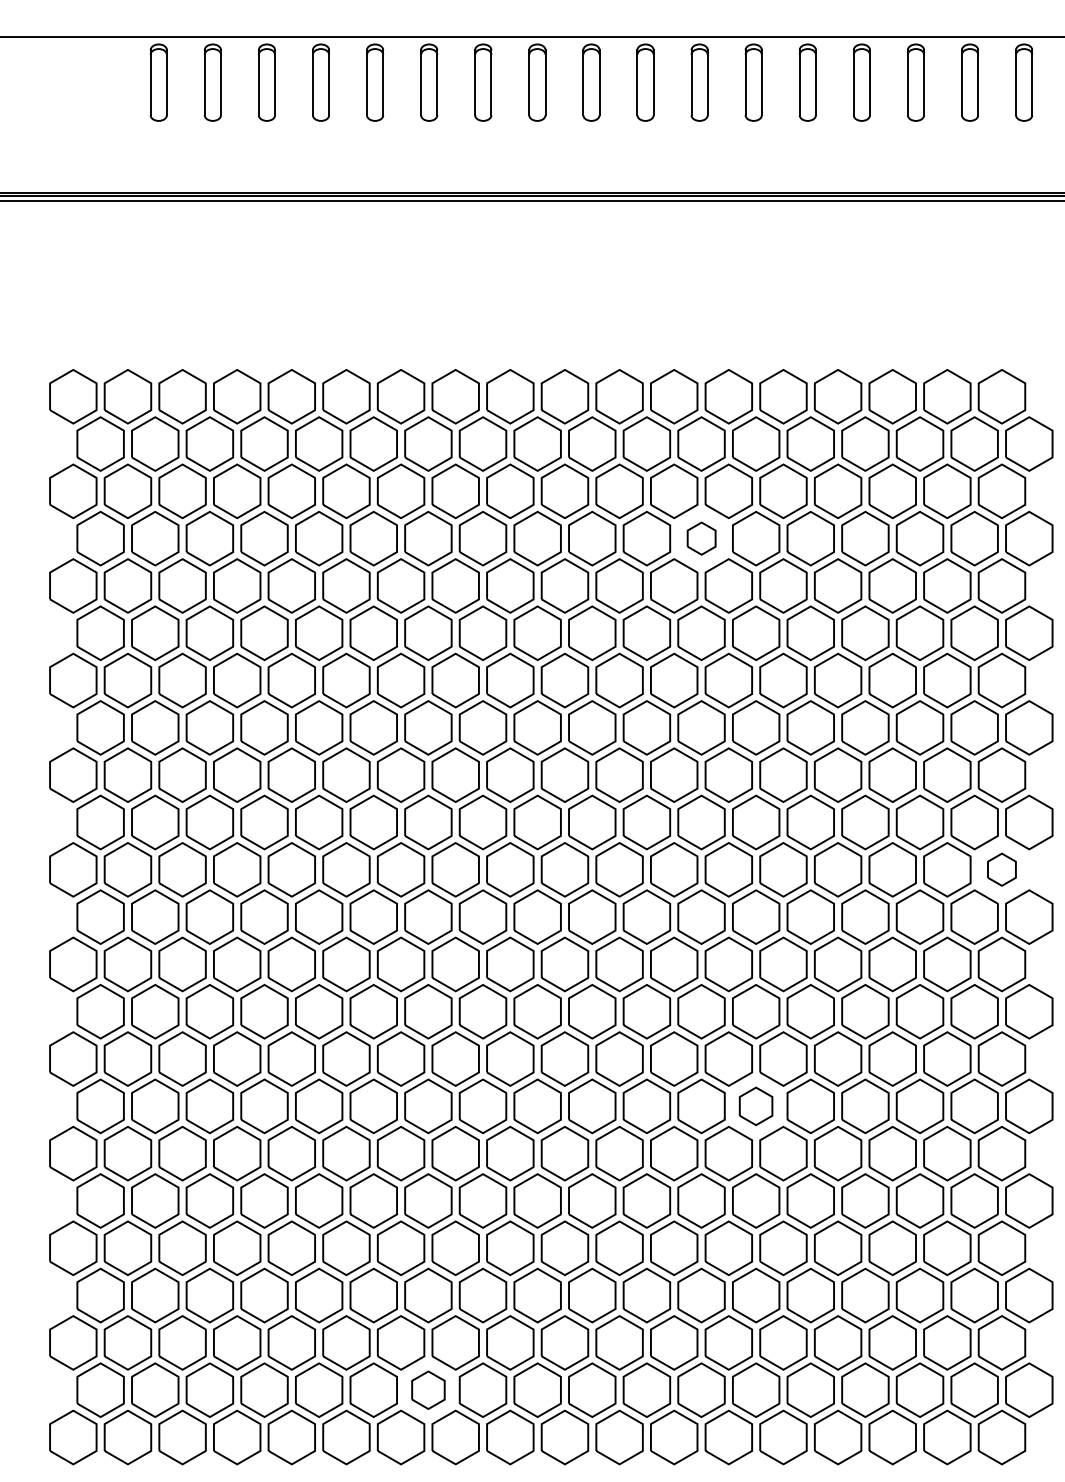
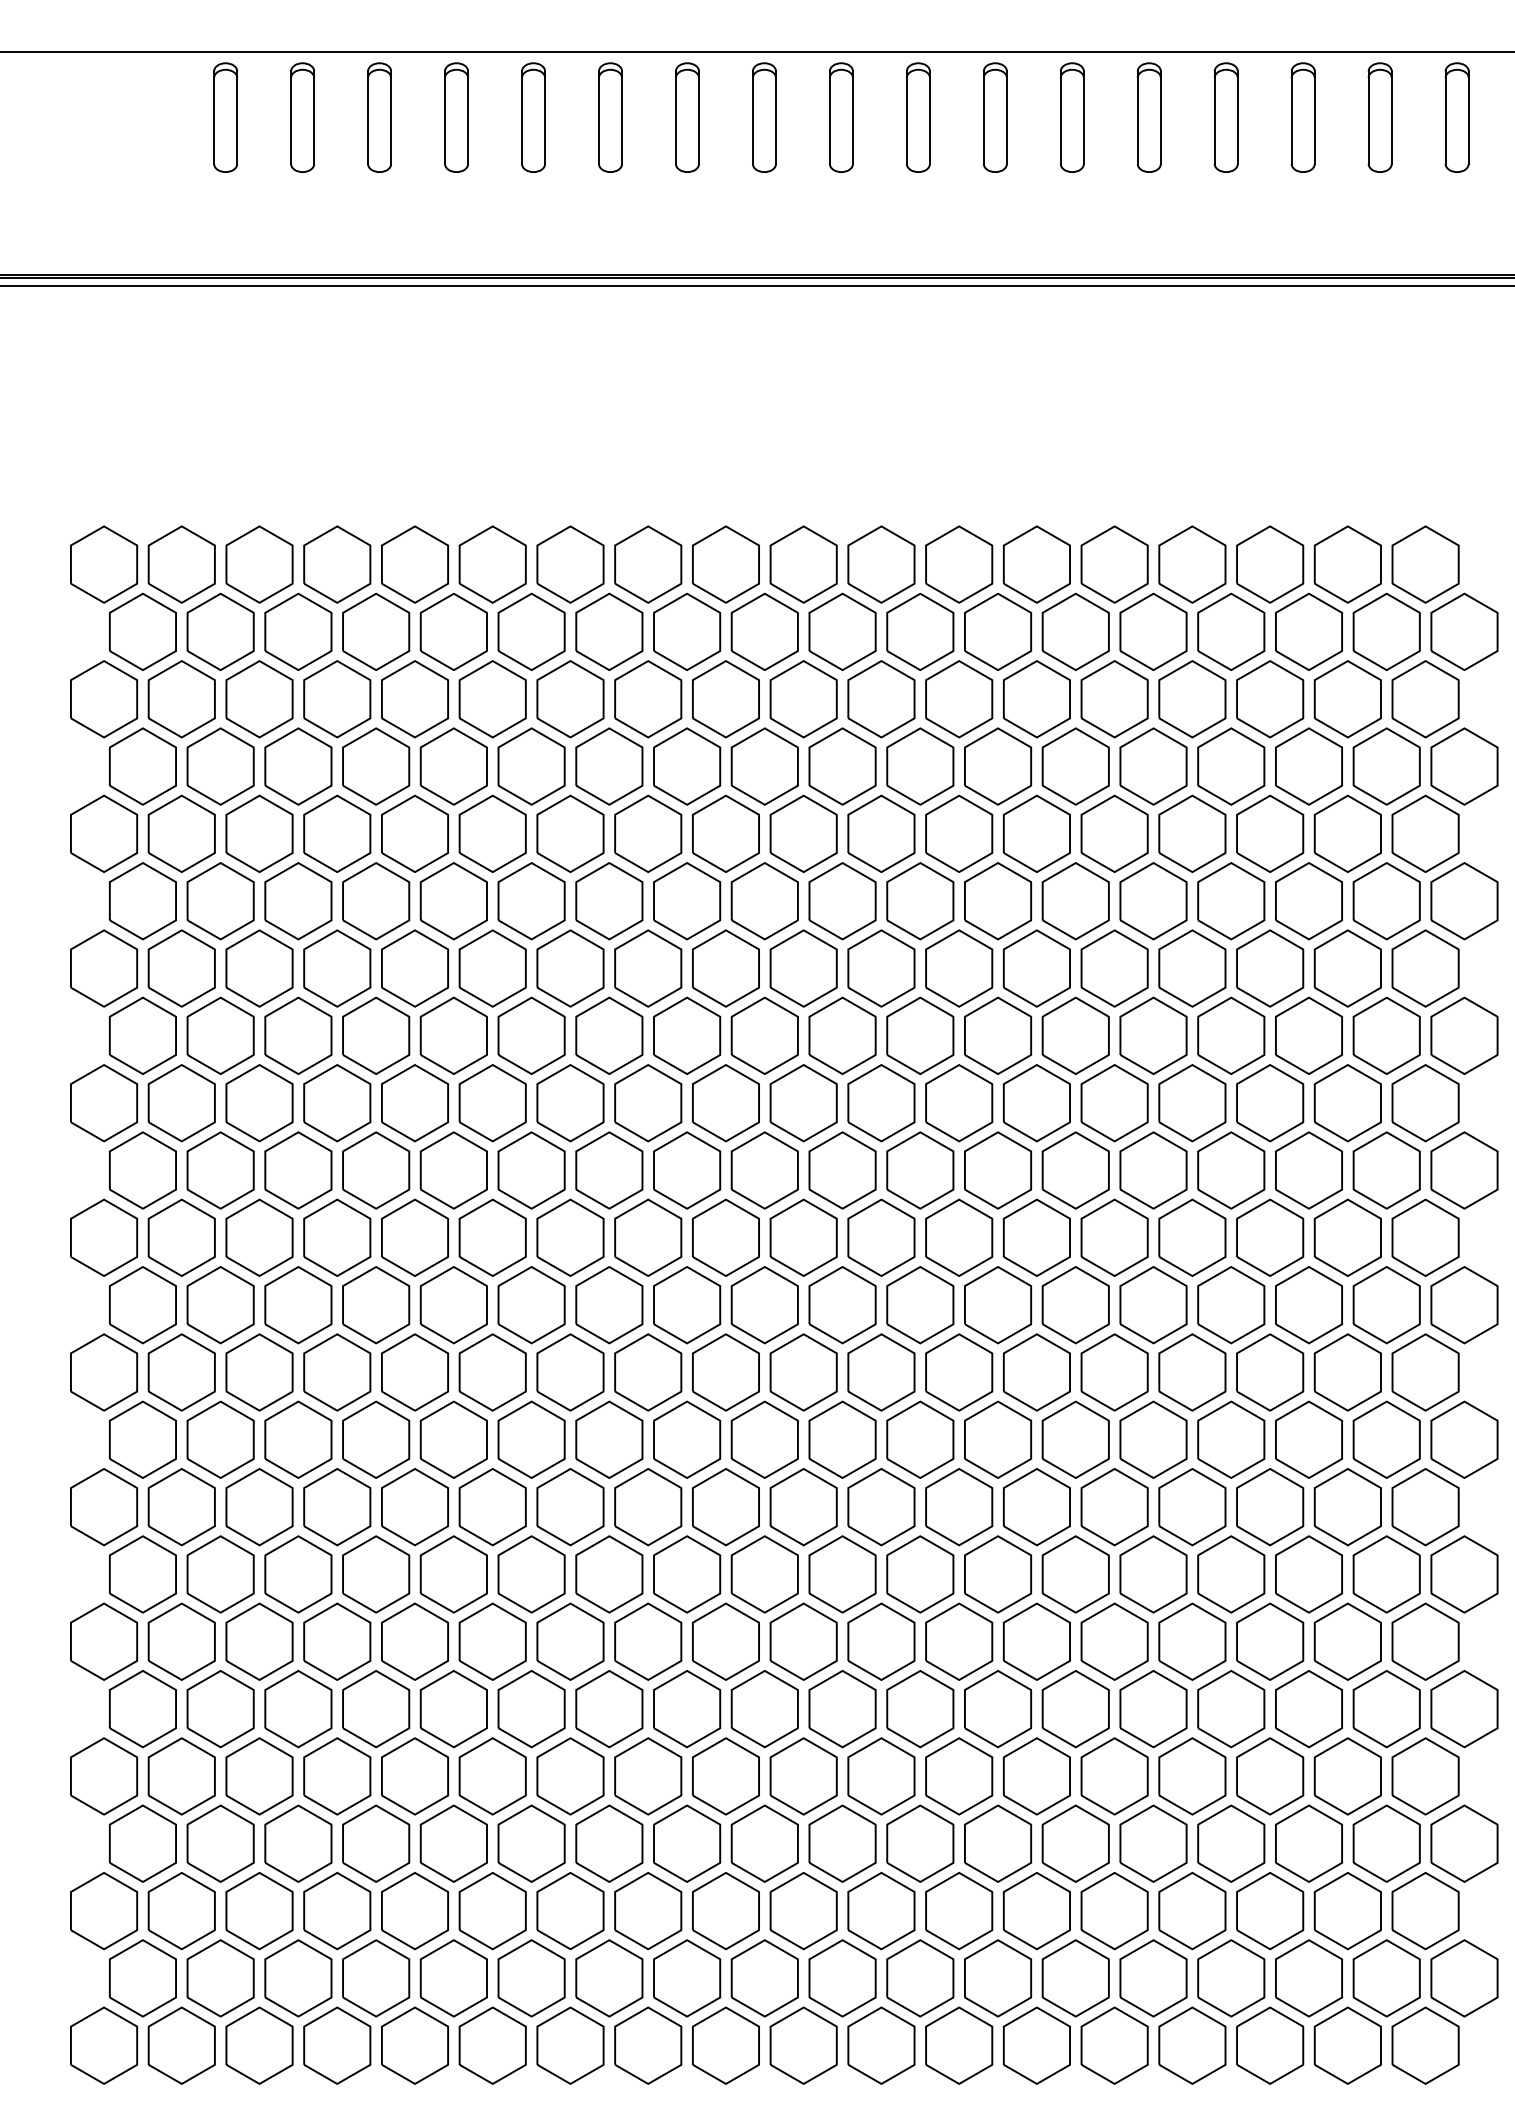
part: (701, 538) -> (998, 766), size x1.67
part: (1001, 869) -> (1425, 1237), size x1.67
part: (755, 1106) -> (1075, 1574), size x1.43
part: (428, 1390) -> (609, 1978), size x1.43

